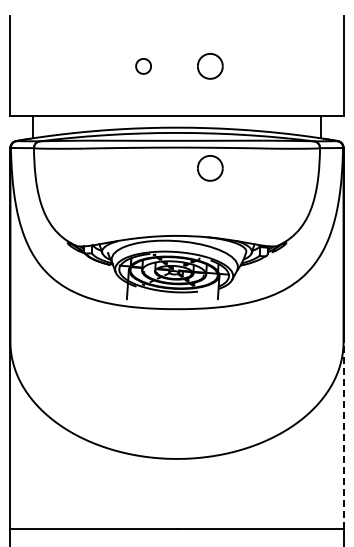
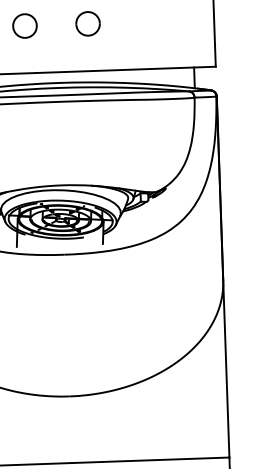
part: (143, 66) -> (24, 26), size x1.67
part: (210, 168) -> (91, 120), removed
line: (343, 435) -> (226, 368), dashed -> solid

